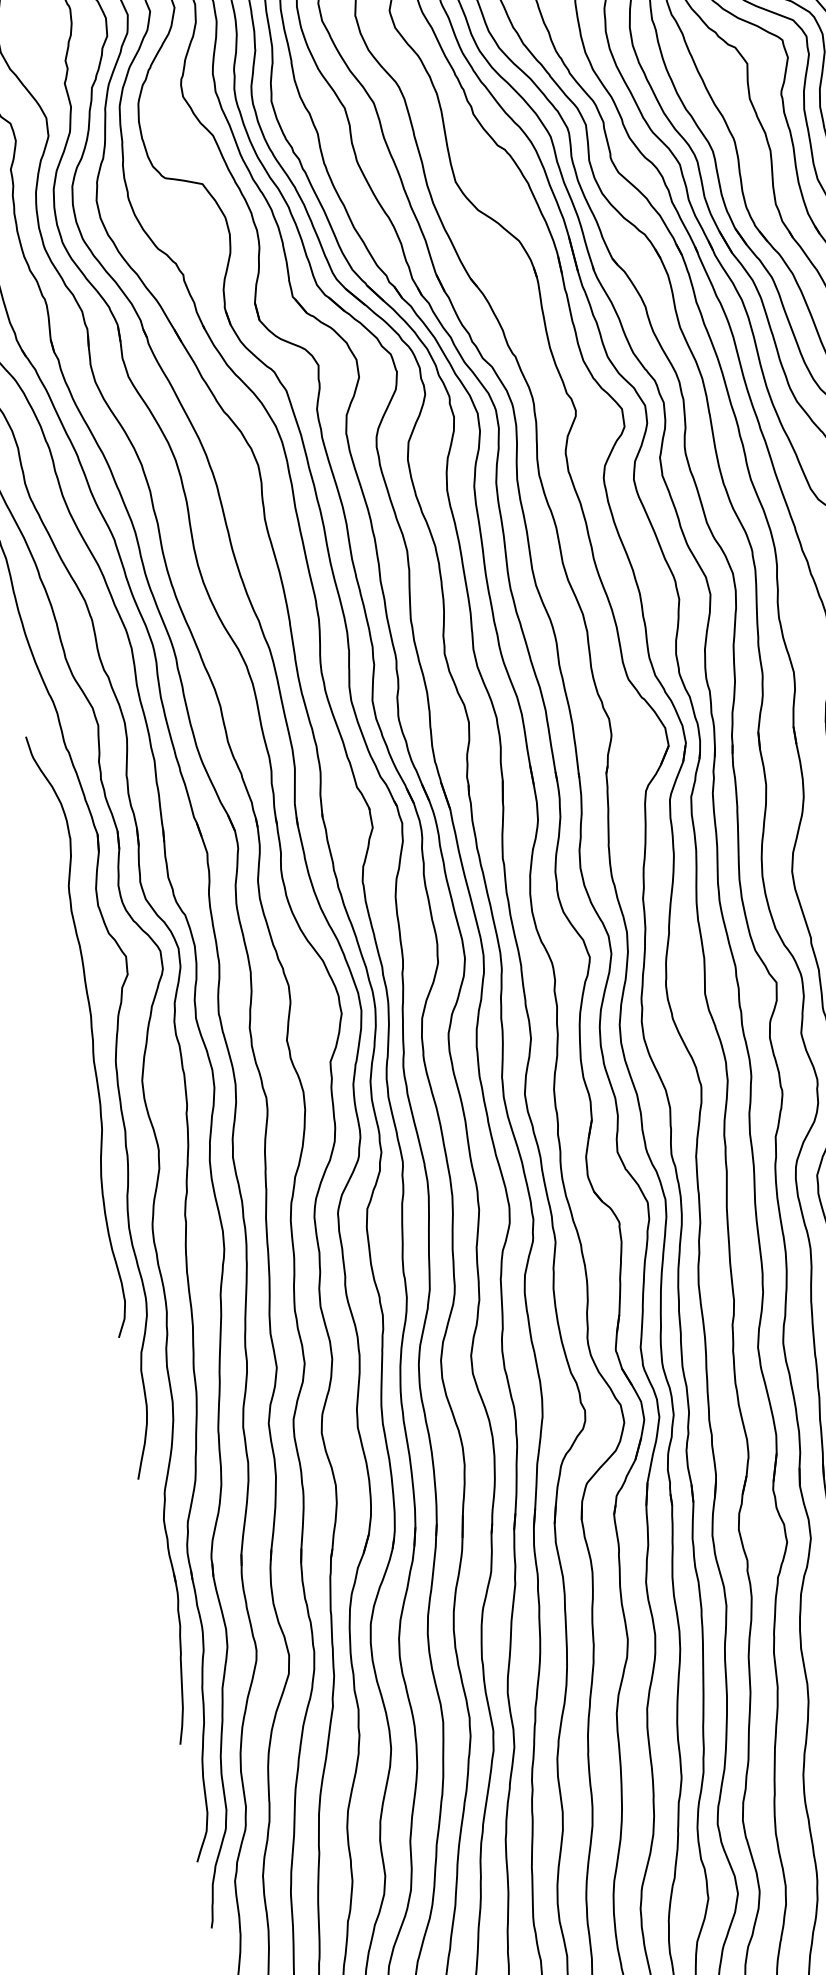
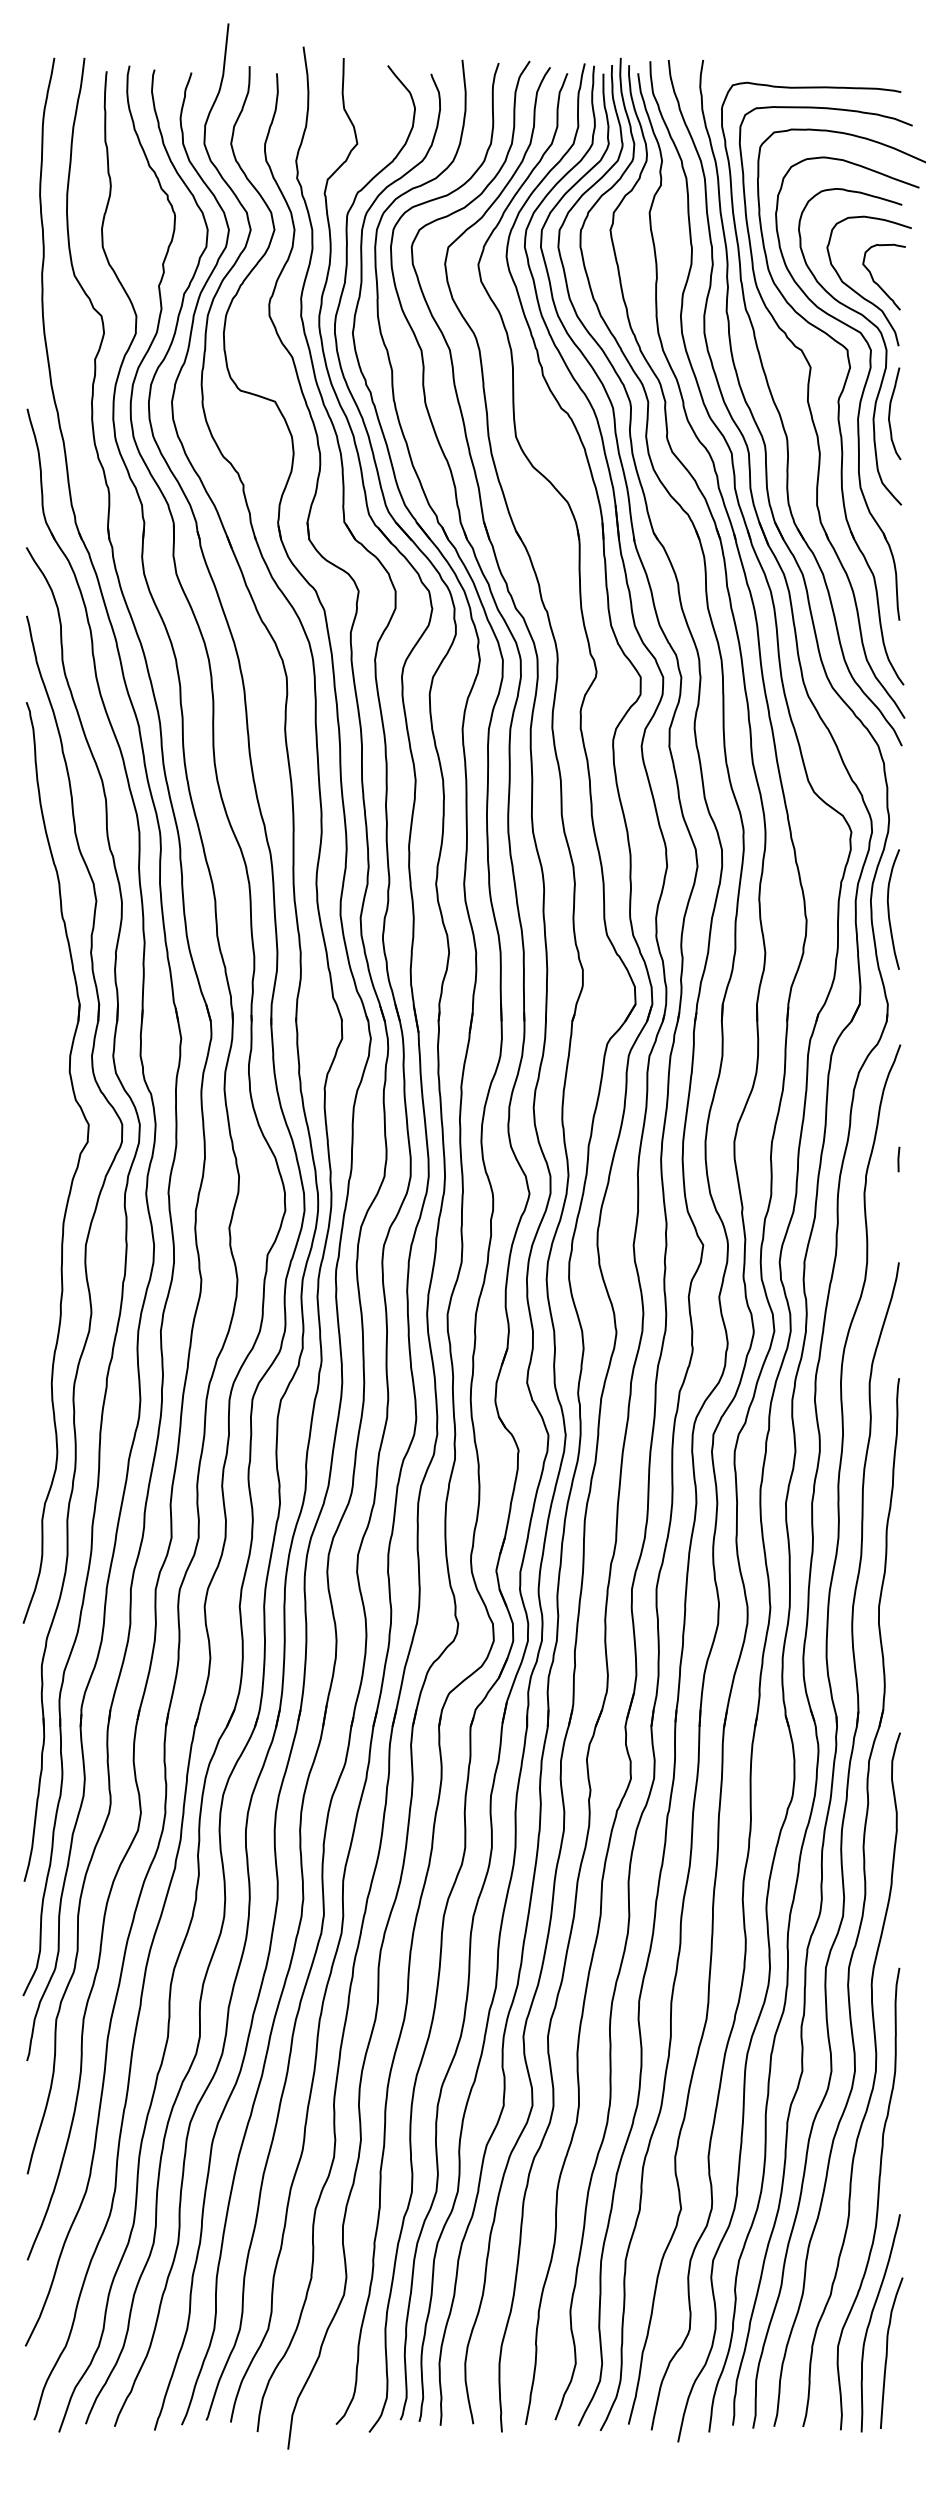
part: (86, 1035) -> (39, 1193), removed

